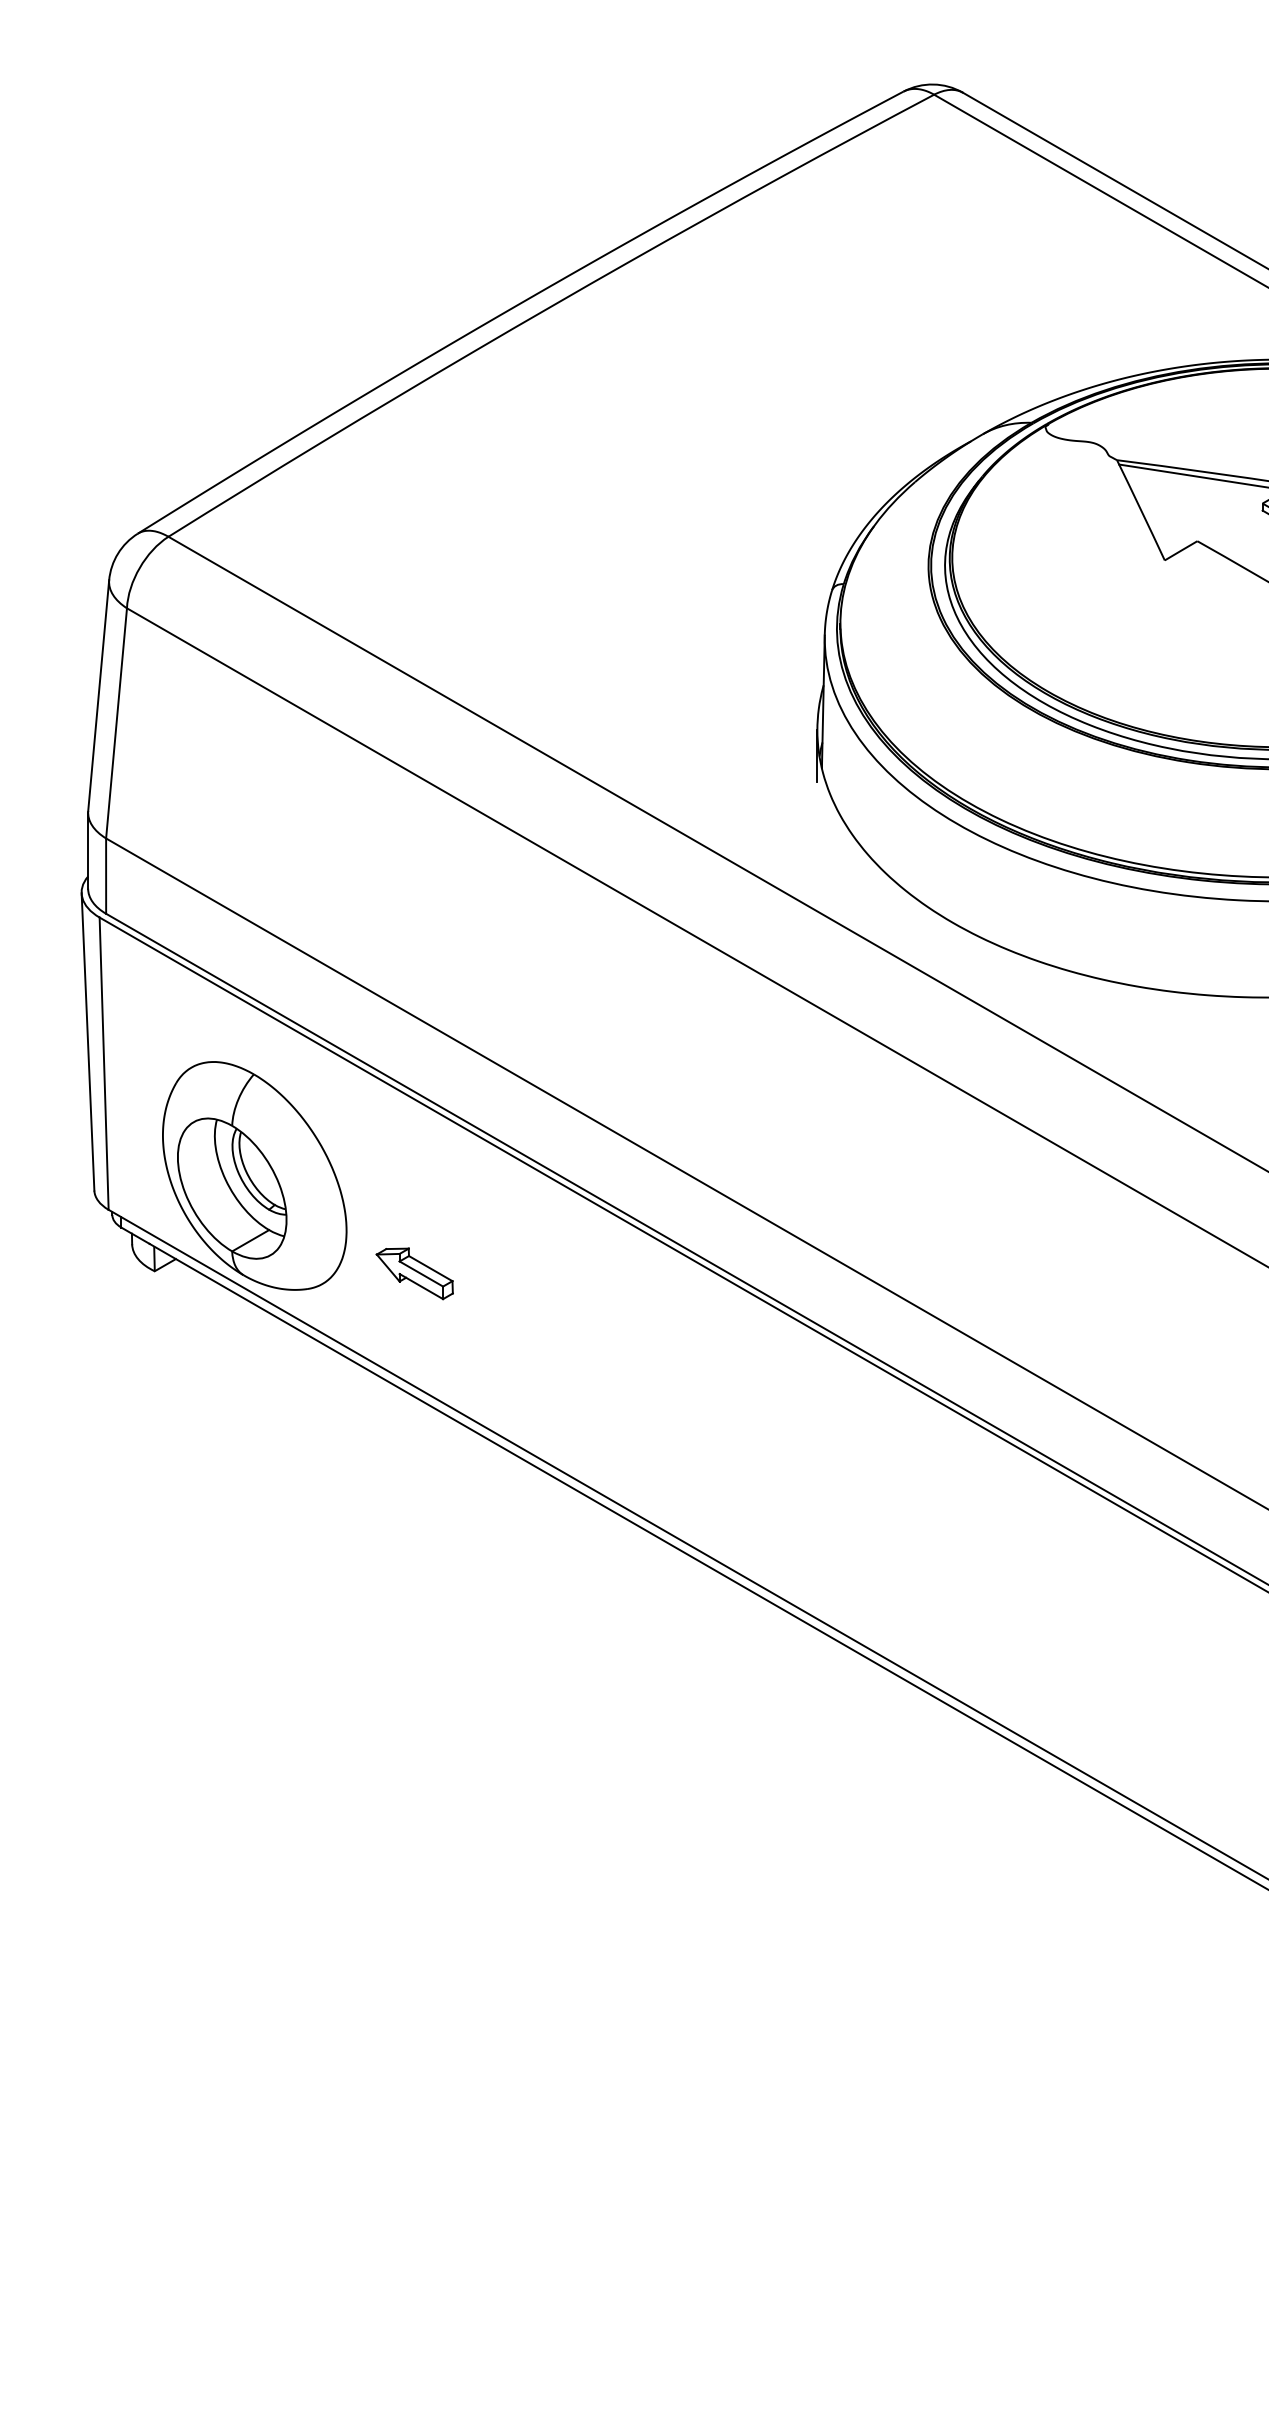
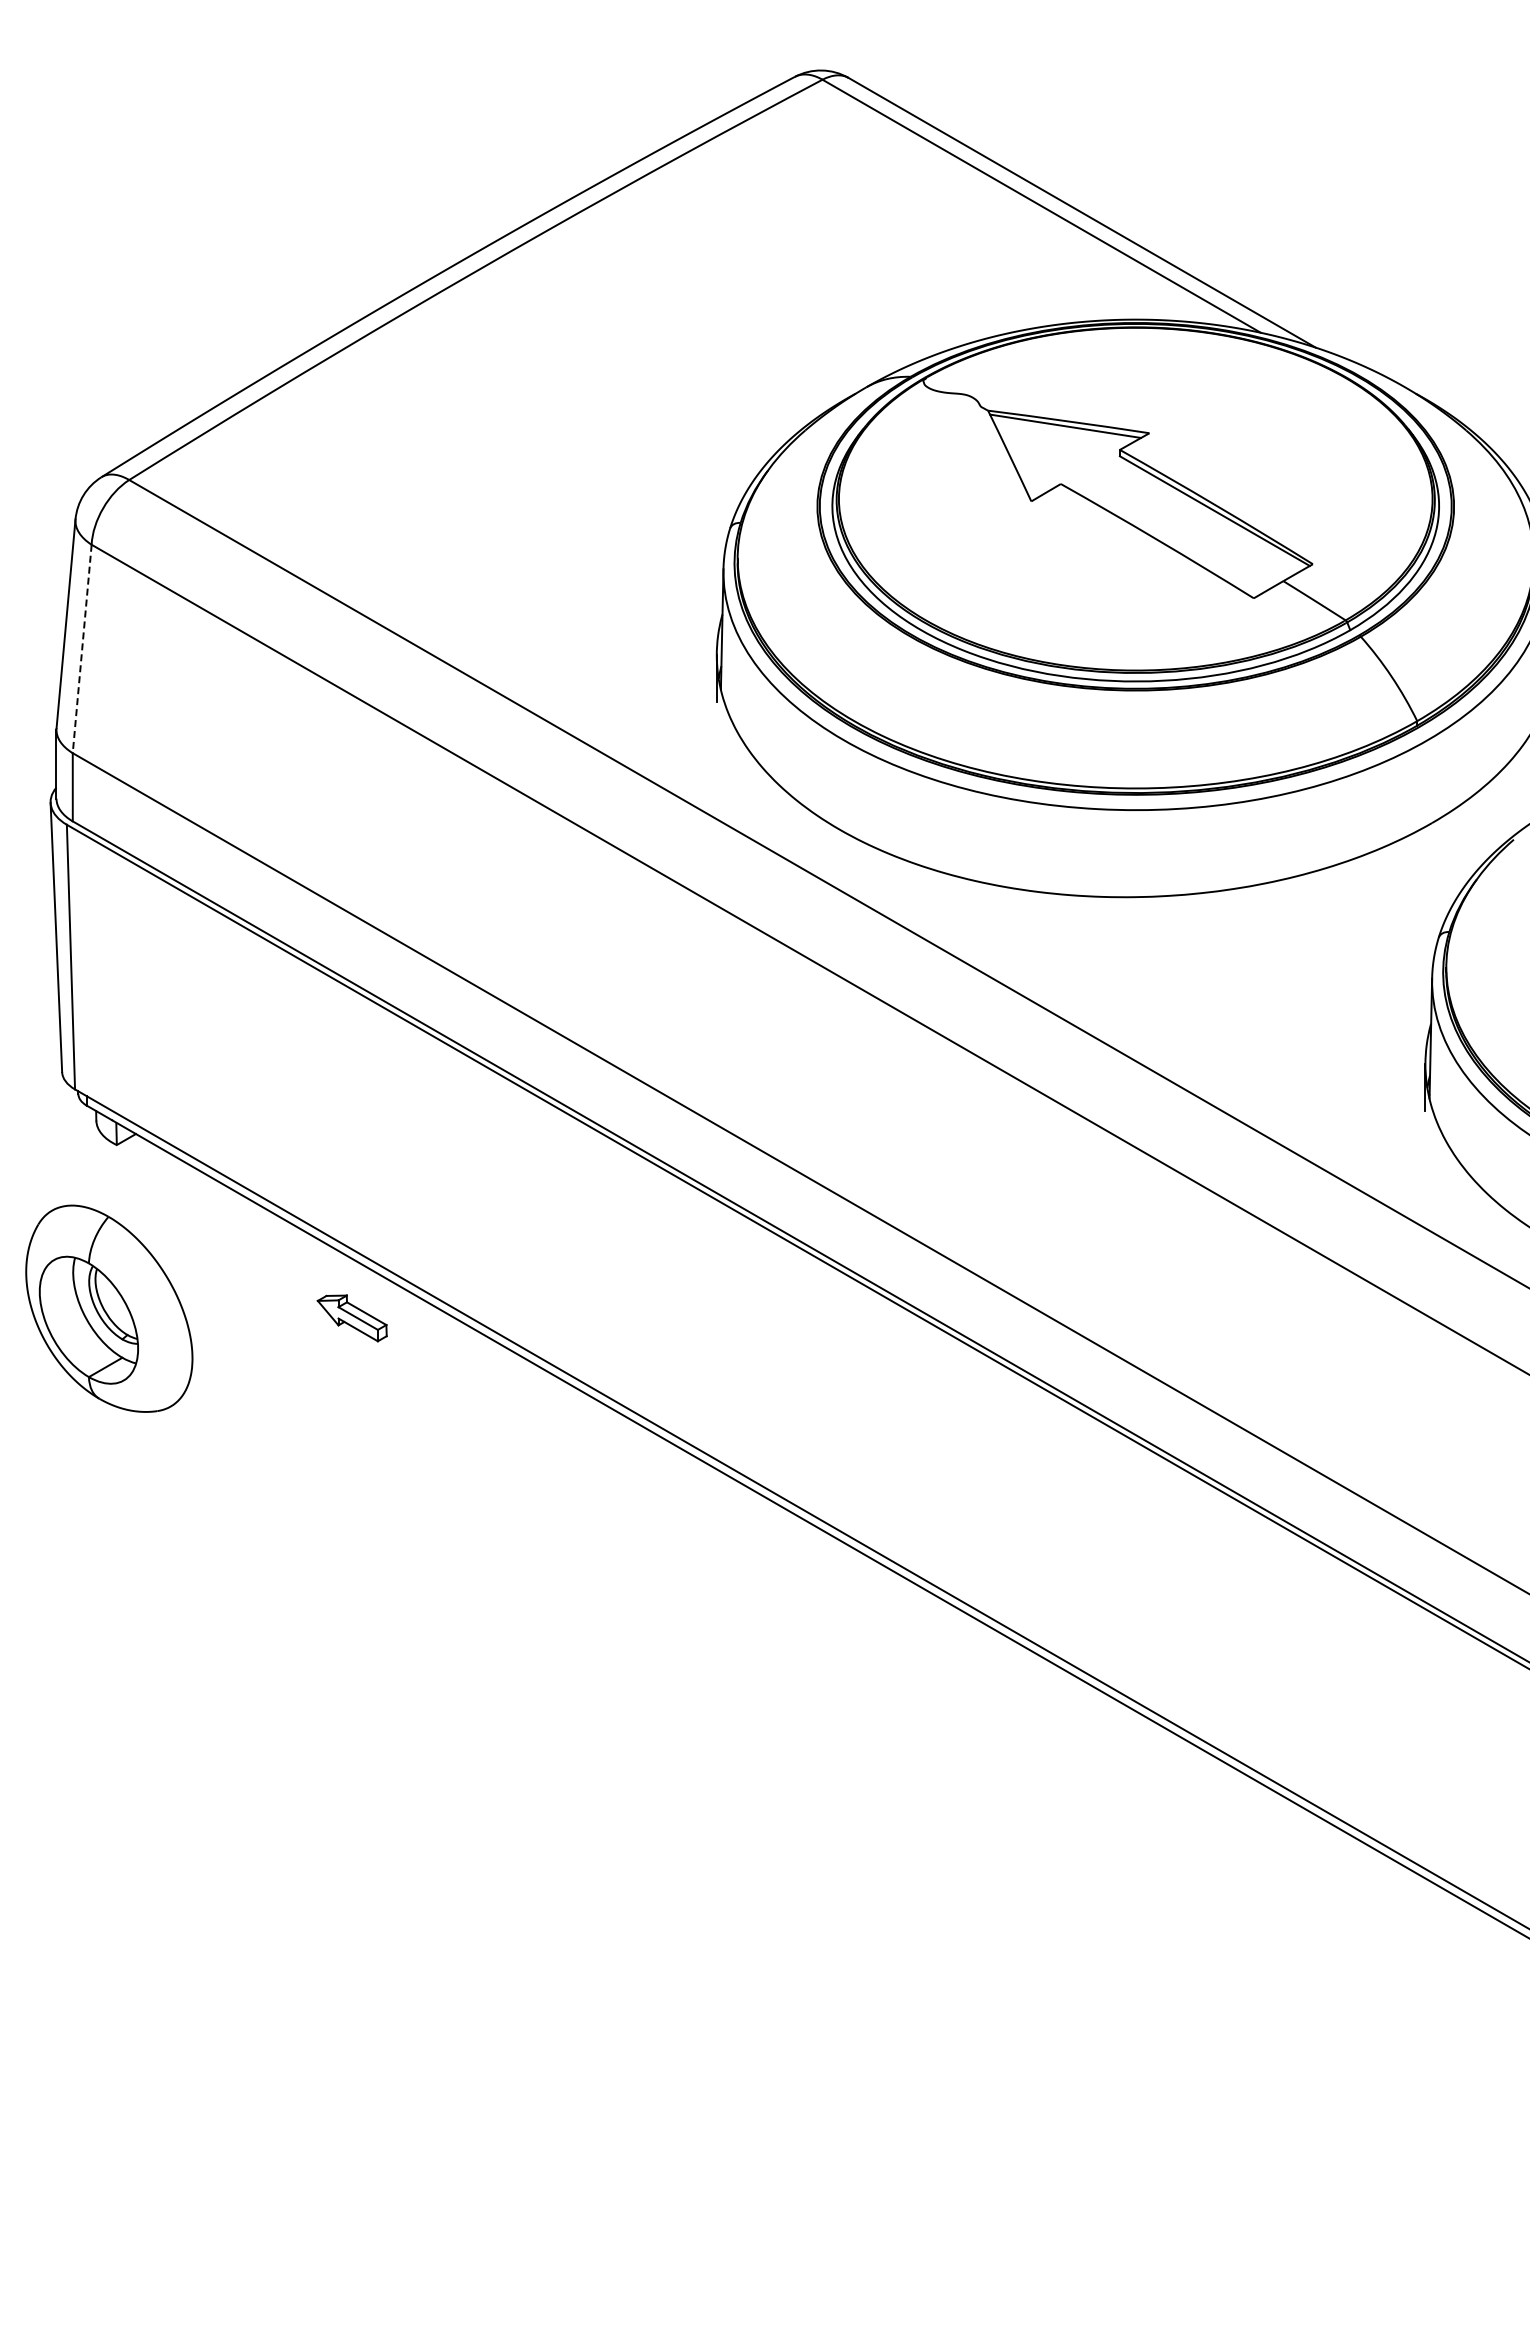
line: (116, 722) -> (82, 648), solid -> dashed
part: (254, 1175) -> (109, 1308), moved
part: (413, 1273) -> (351, 1318), moved

